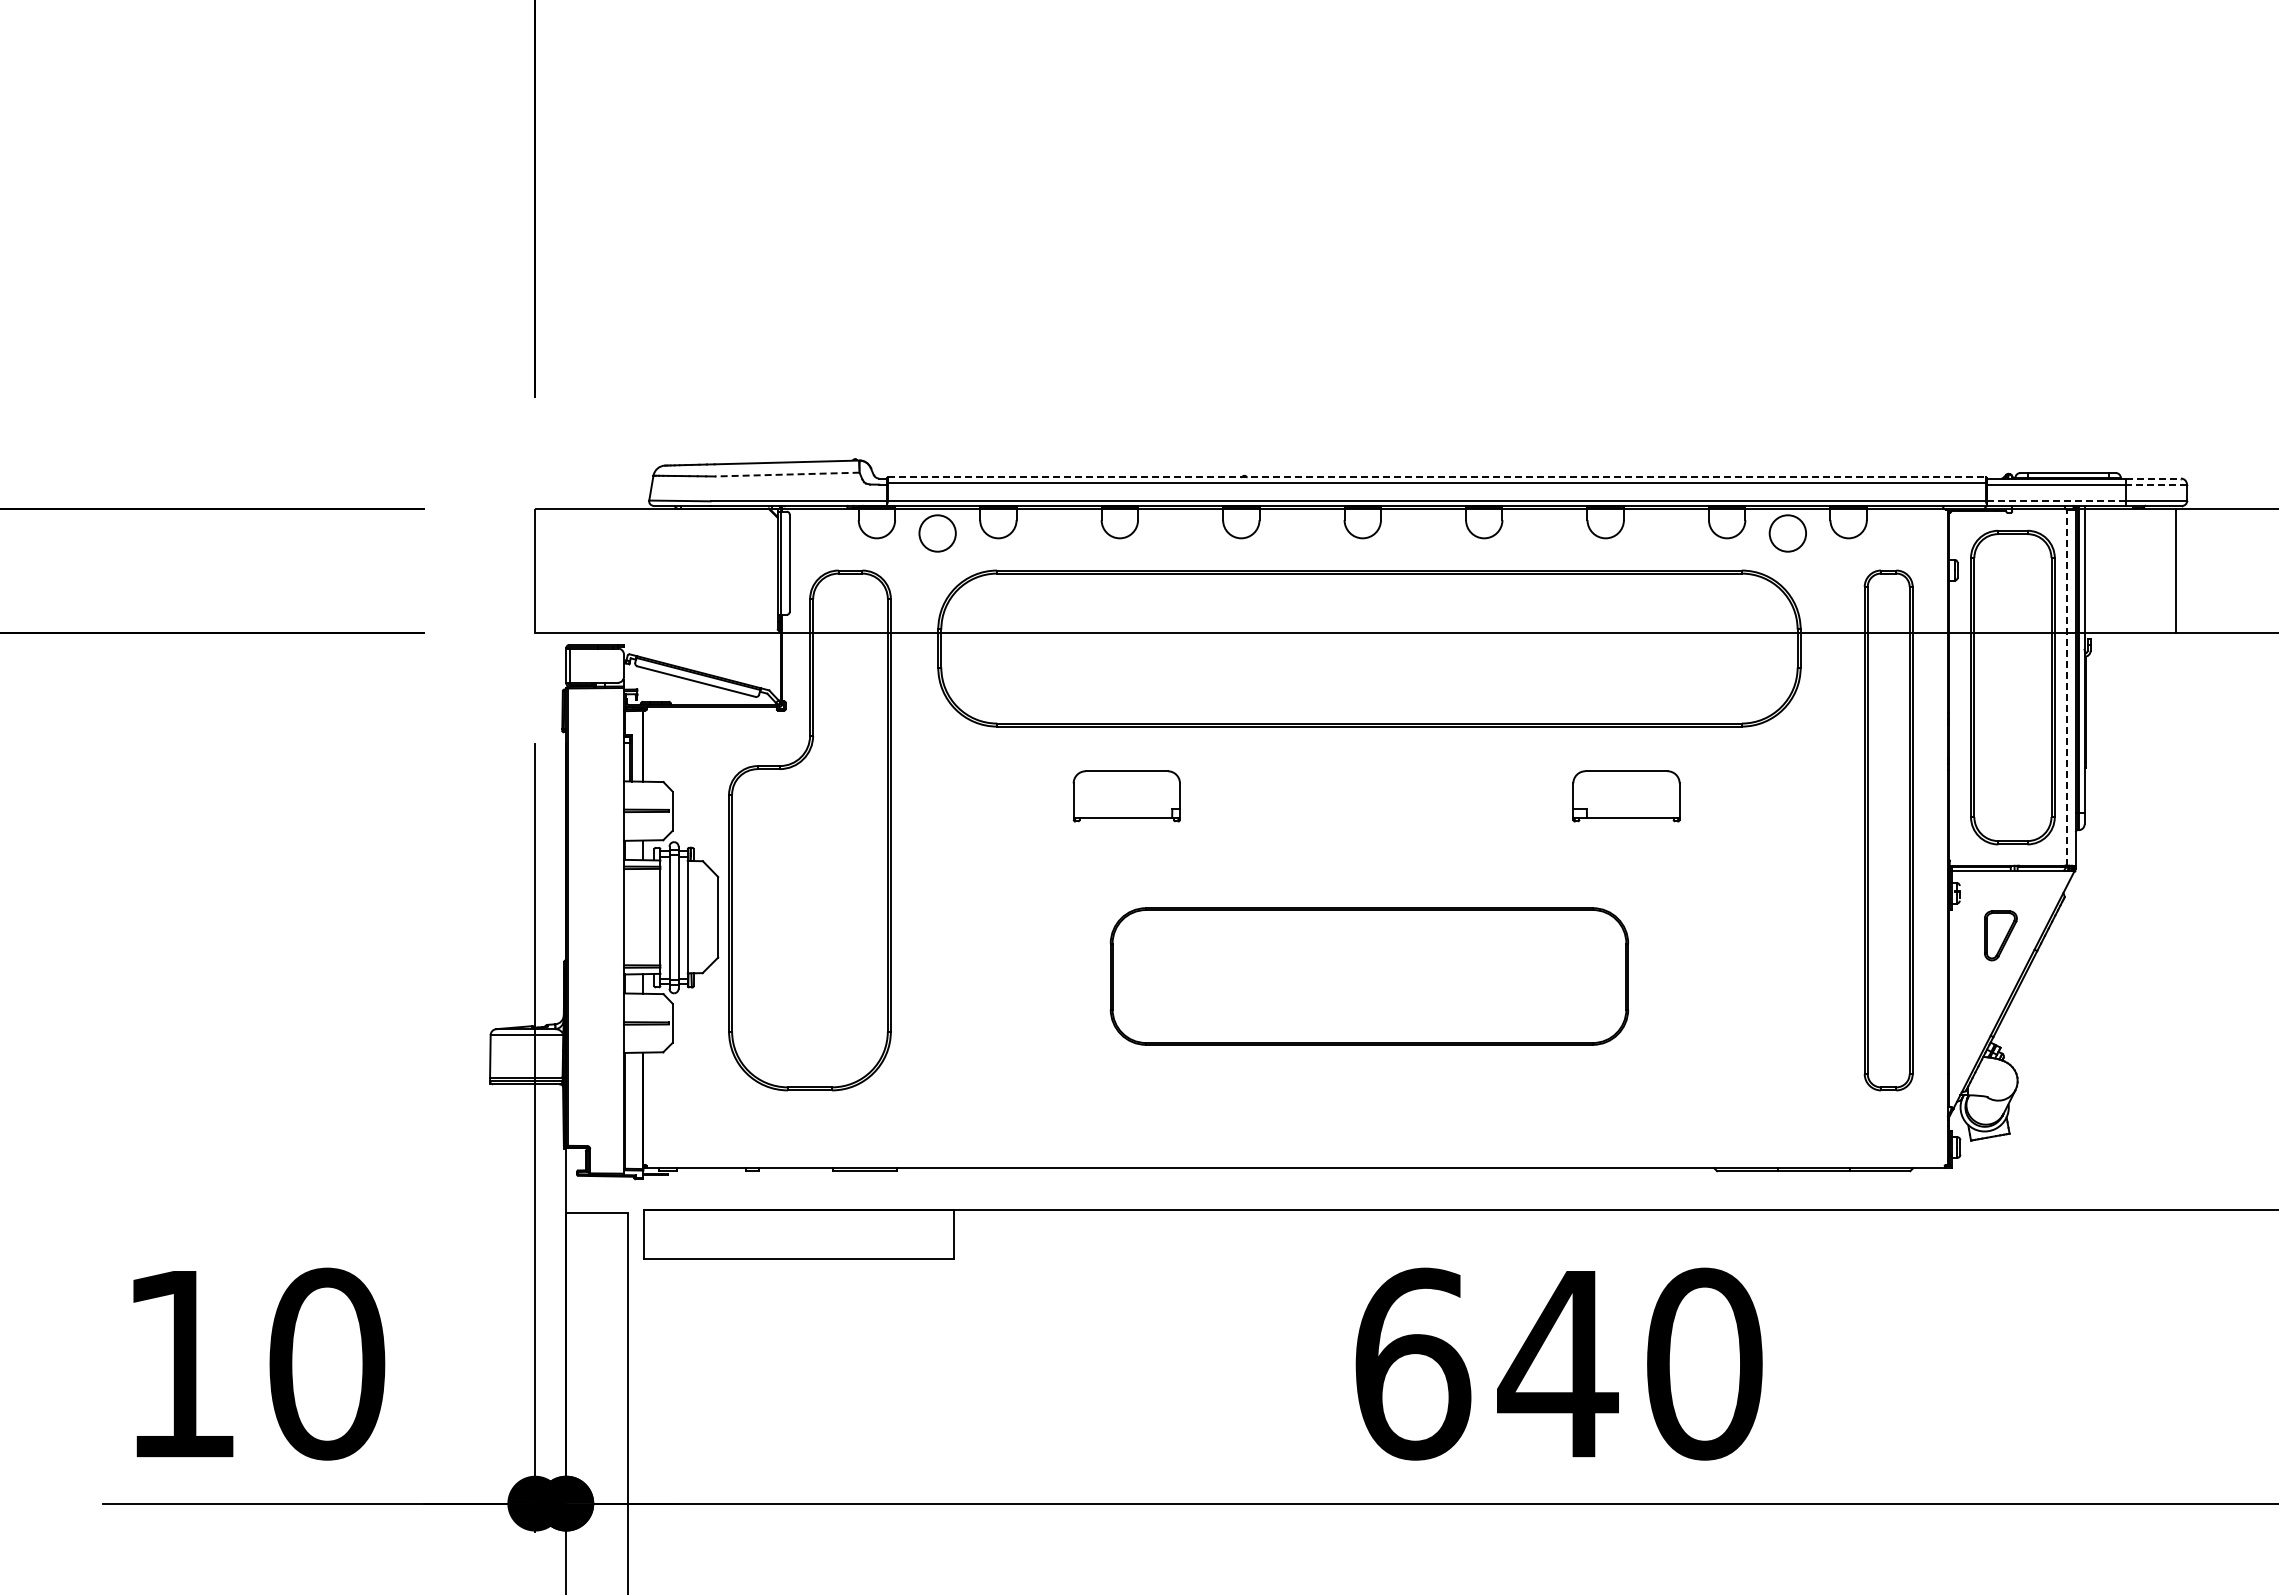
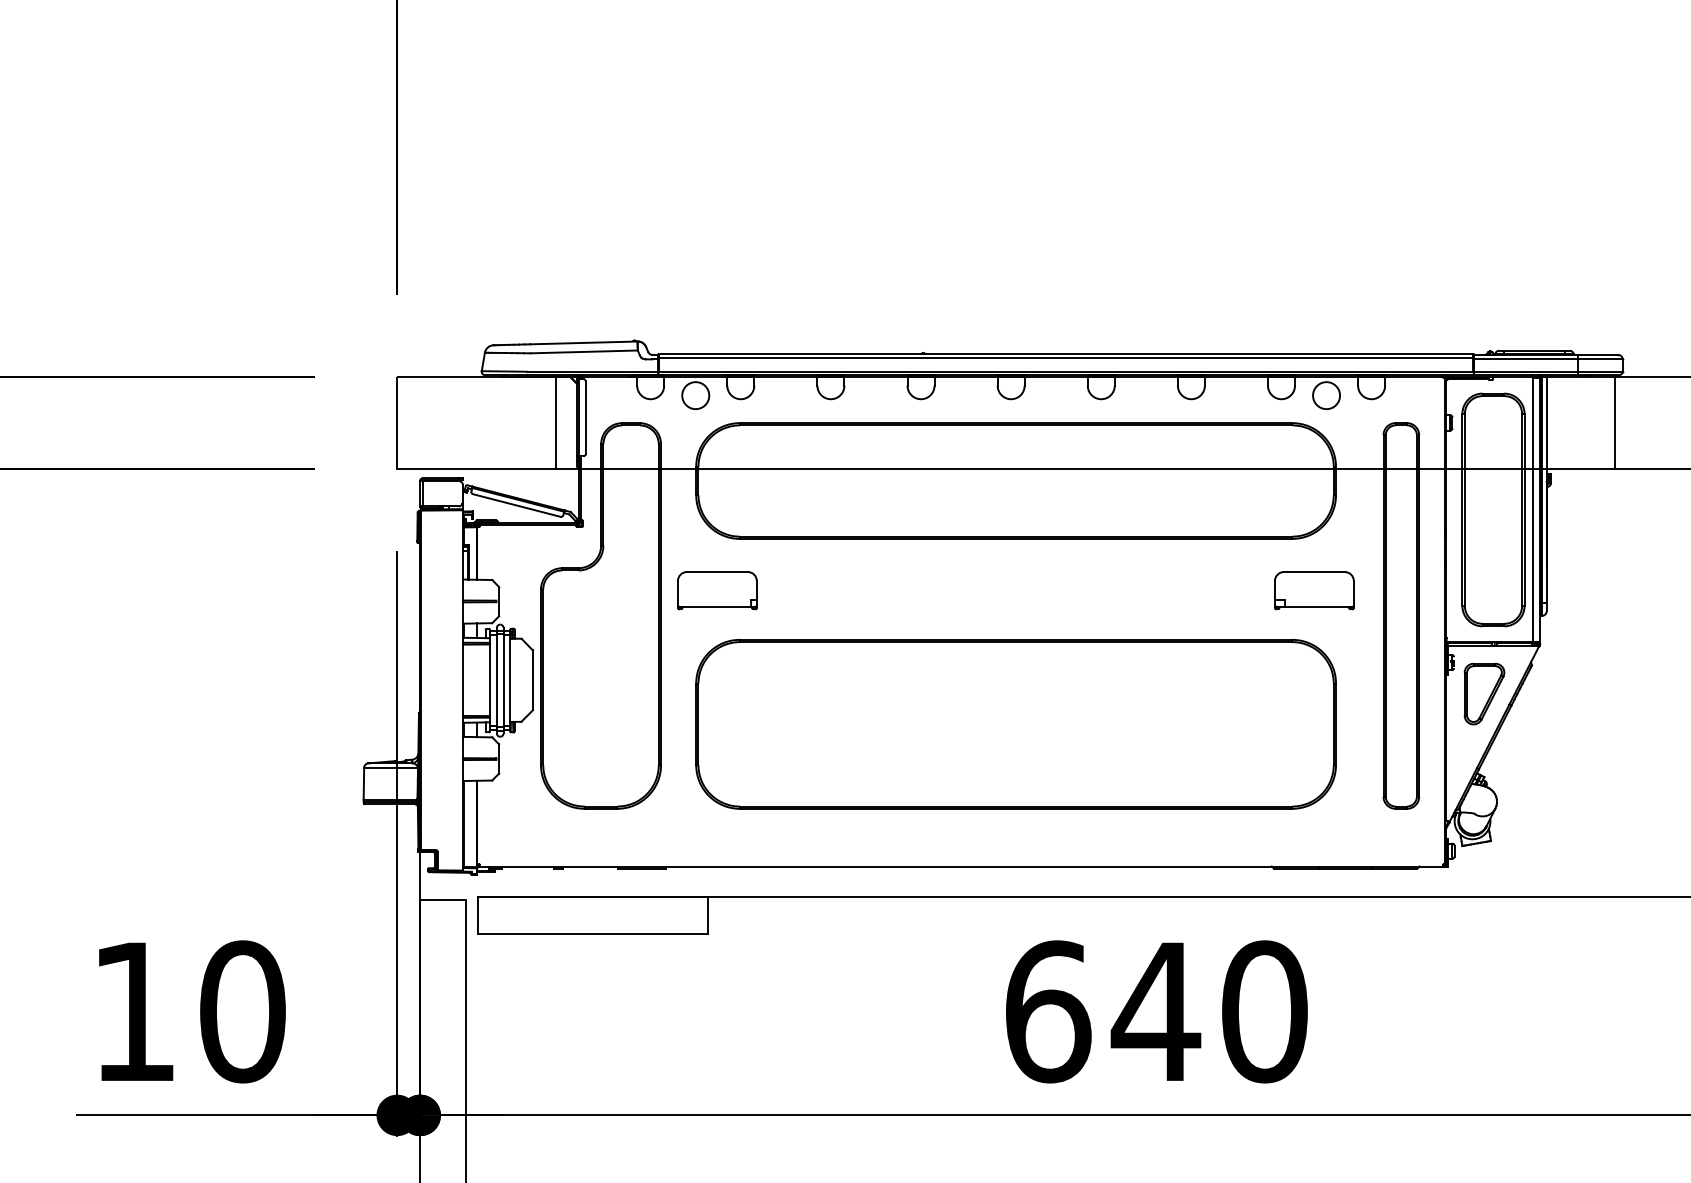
line: (786, 474) -> (583, 351), dashed -> solid
line: (1436, 477) -> (1065, 354), dashed -> solid
line: (2154, 478) -> (1598, 354), dashed -> solid
line: (2156, 484) -> (1600, 359), dashed -> solid
line: (2056, 501) -> (1525, 371), dashed -> solid
line: (749, 570) -> (556, 423), added
line: (2066, 687) -> (1533, 509), dashed -> solid
part: (1126, 796) -> (717, 590), moved
part: (1626, 796) -> (1314, 590), moved
part: (2000, 935) -> (1484, 693), size x1.67
part: (1369, 976) -> (1016, 724), size x1.67

